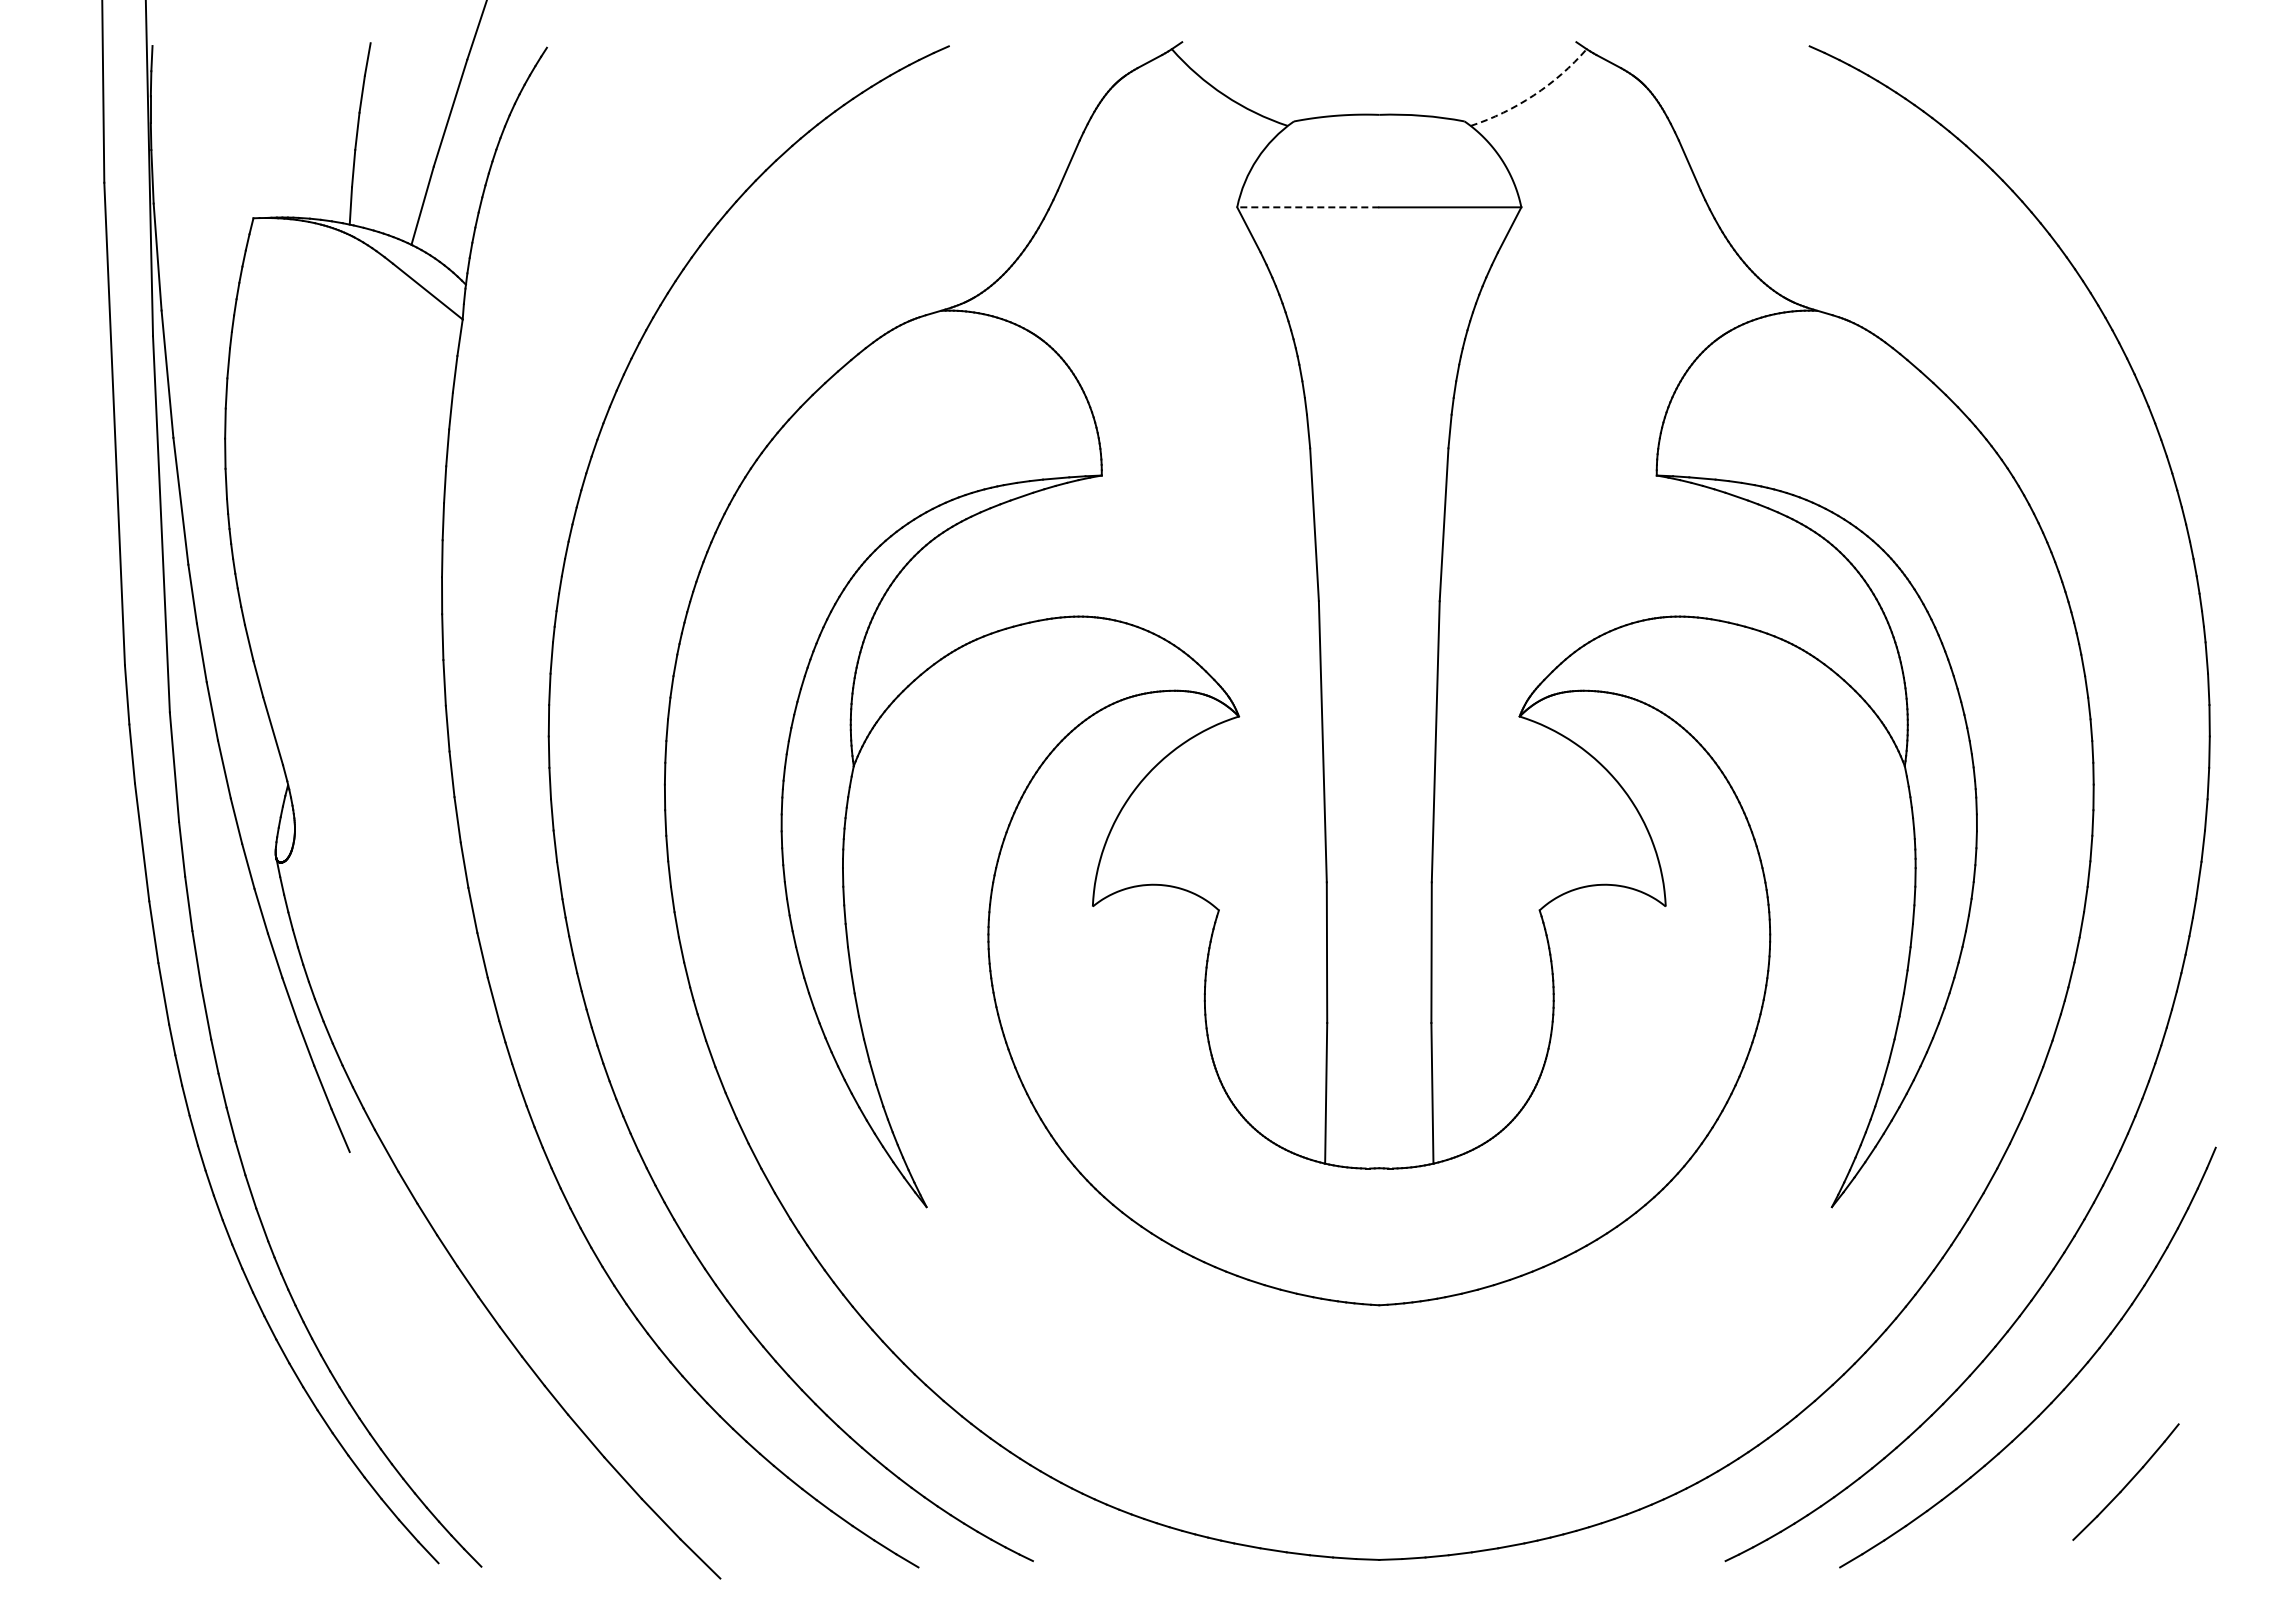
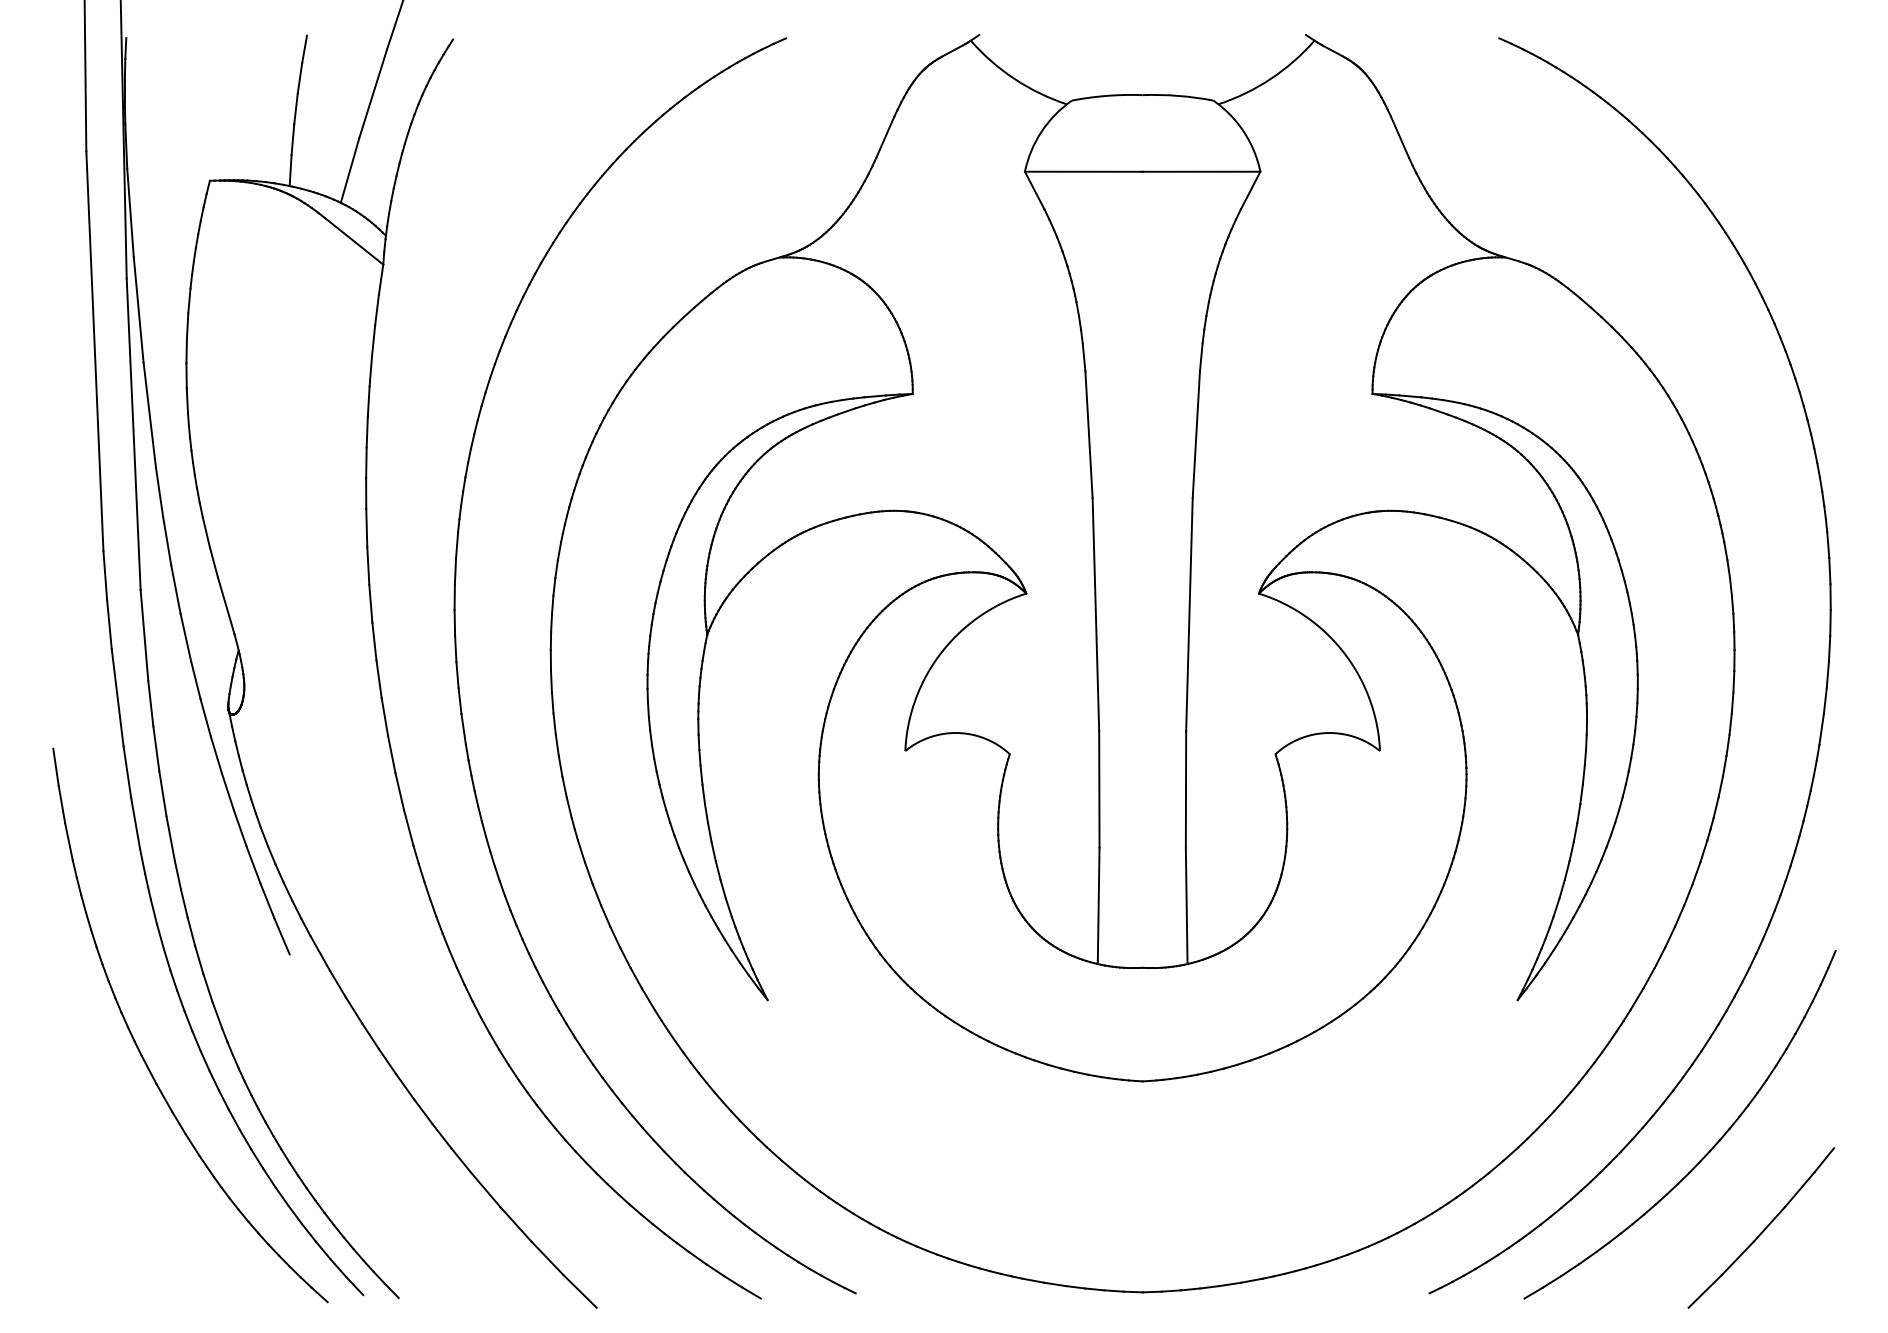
arc: (1533, 95) -> (1270, 79), dashed -> solid
line: (1307, 207) -> (1083, 171), dashed -> solid
part: (169, 1268) -> (140, 1050), added
part: (2125, 1481) -> (1760, 1227), size x1.67

